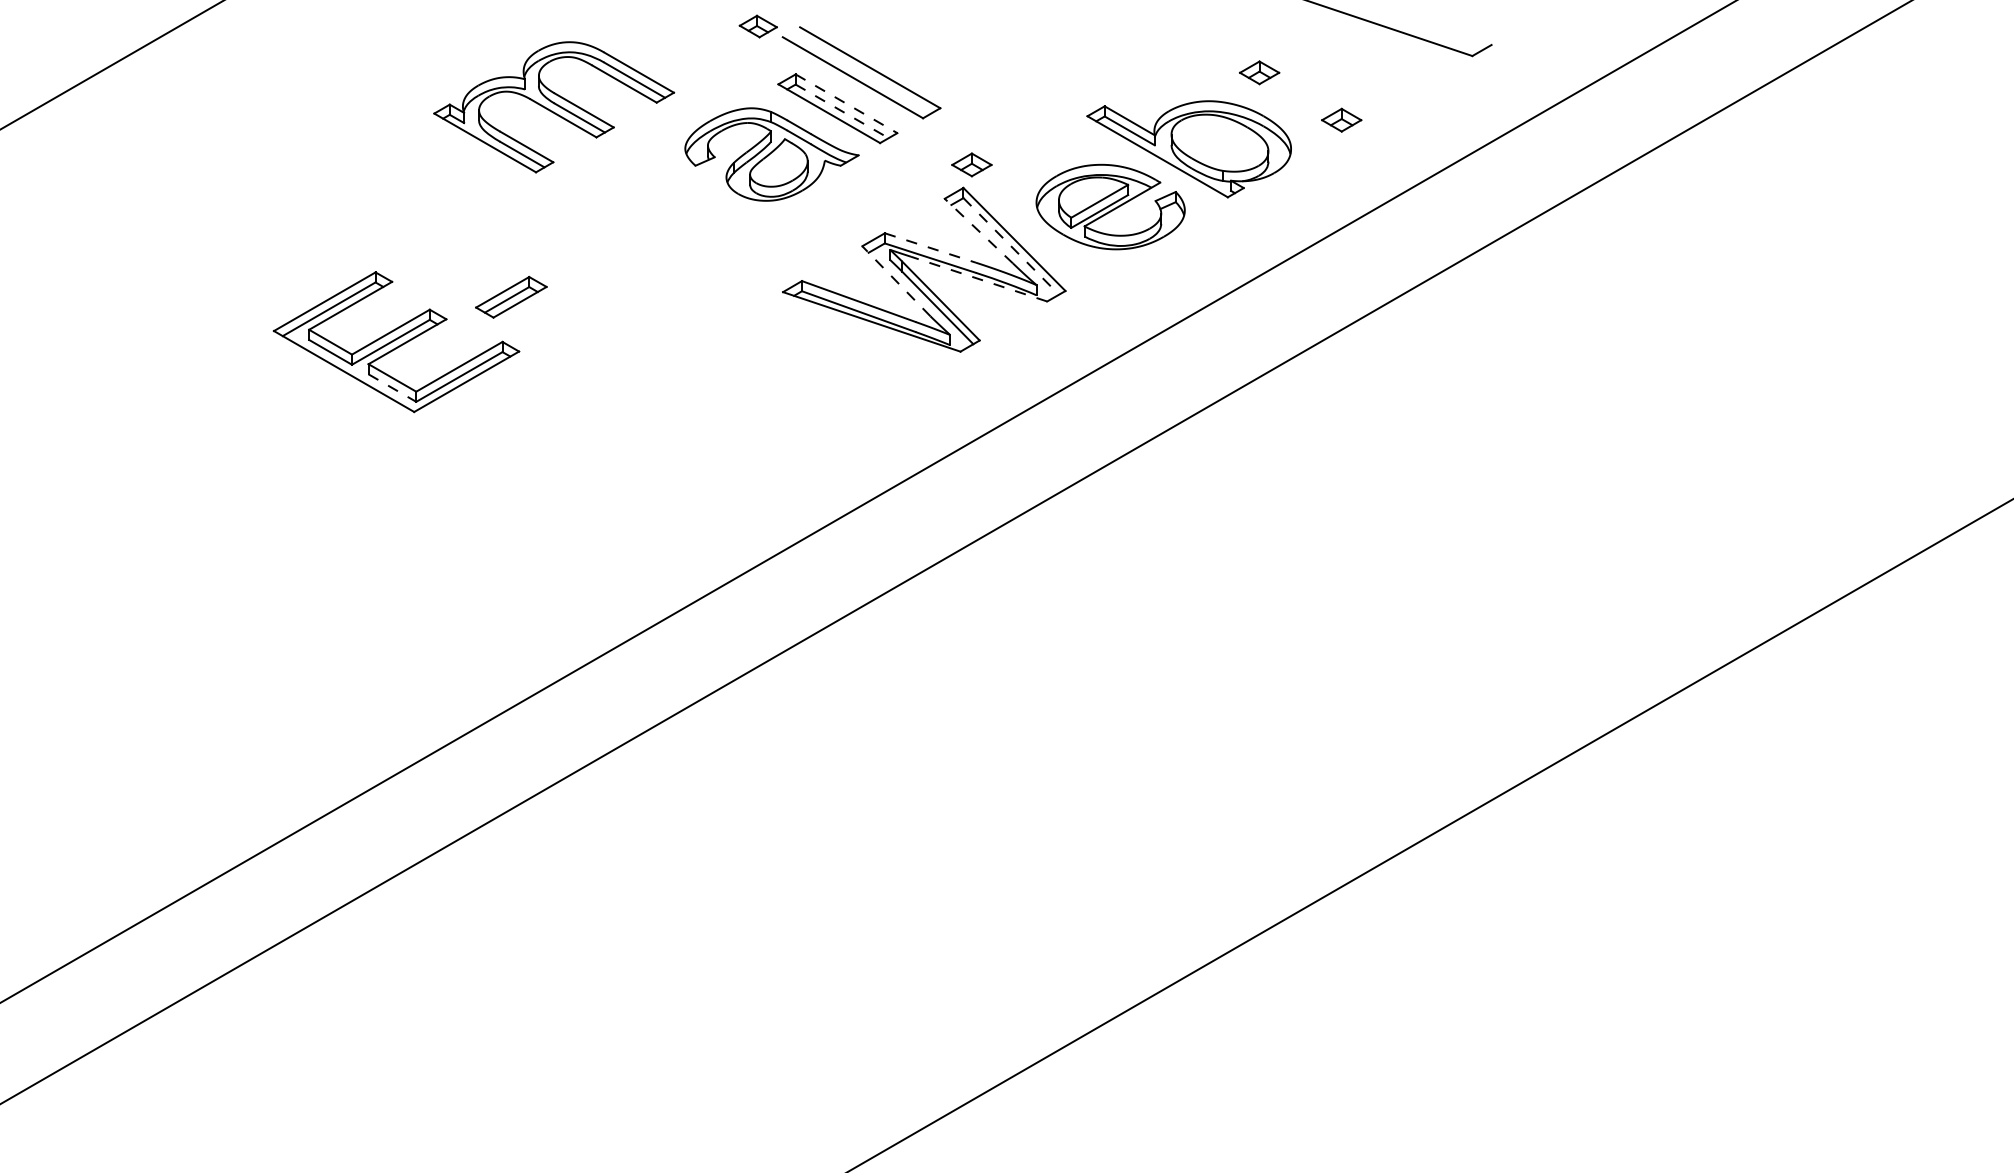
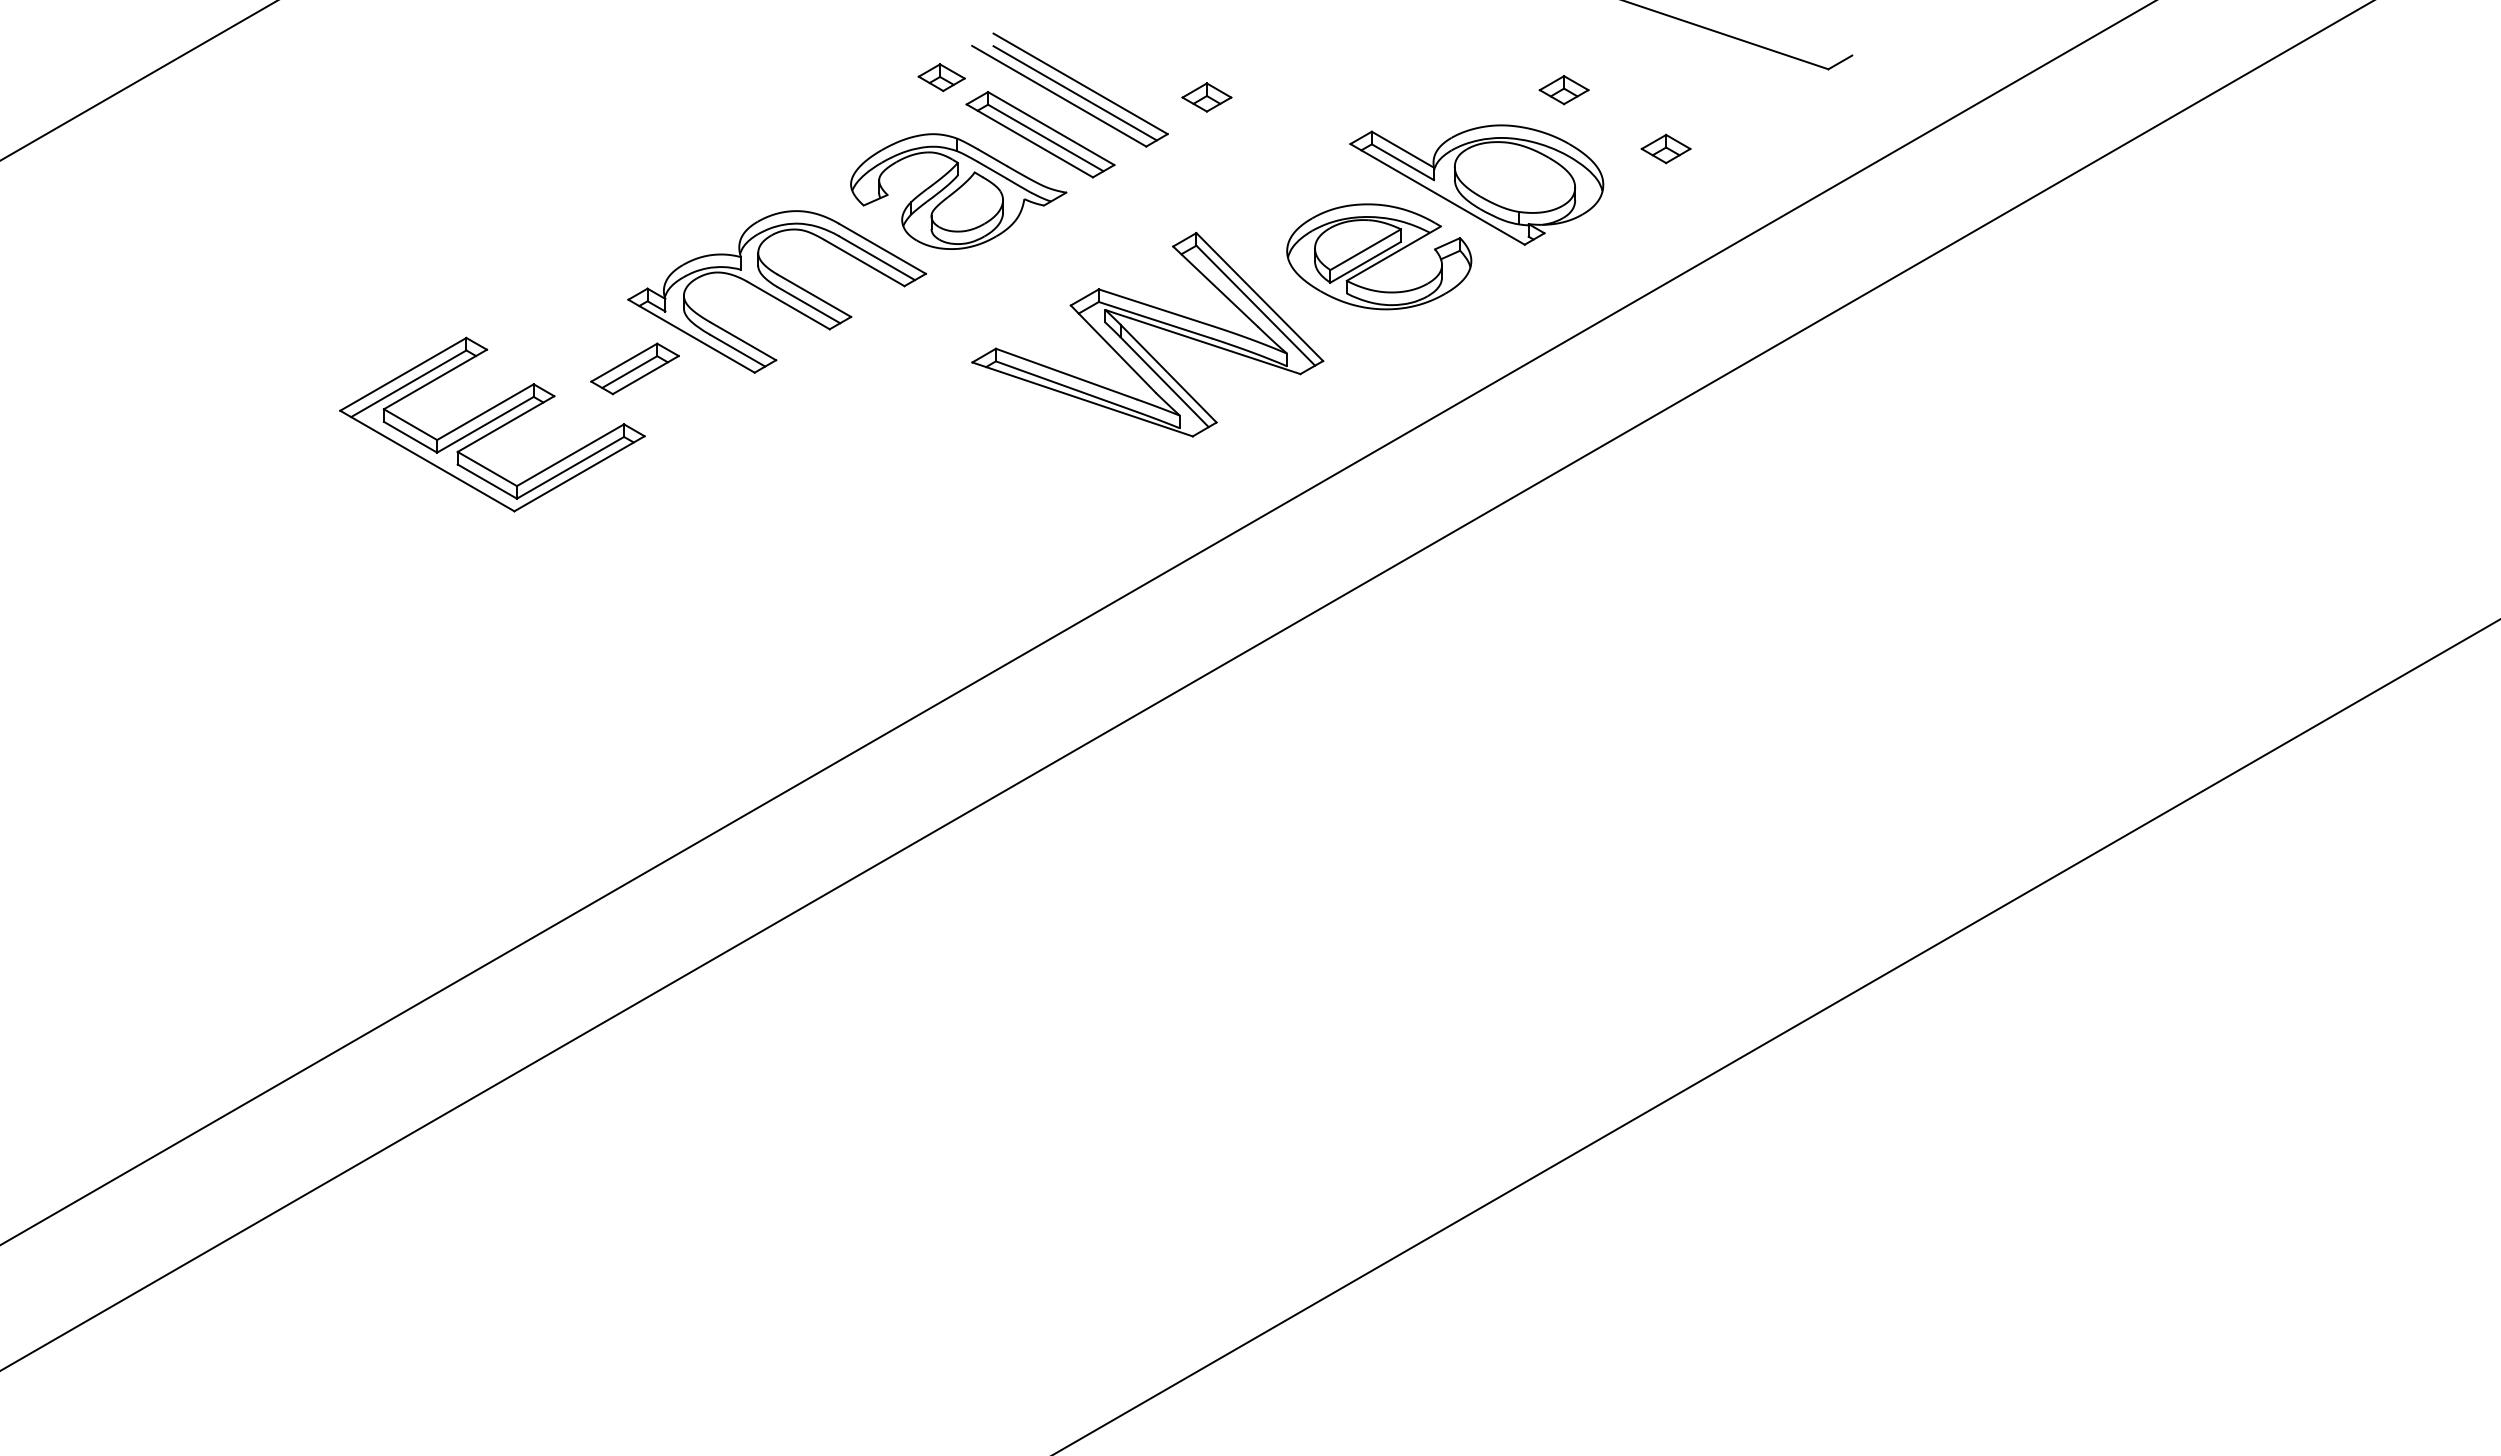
part: (758, 26) -> (941, 77), moved
line: (865, 75) -> (1074, 93), added
line: (846, 103) -> (1051, 128), dashed -> solid
part: (553, 106) -> (776, 291), moved
line: (841, 110) -> (1045, 137), dashed -> solid
part: (971, 164) -> (1206, 97), moved
line: (978, 230) -> (1215, 286), dashed -> solid
line: (930, 247) -> (1155, 307), dashed -> solid
line: (1011, 247) -> (1256, 306), dashed -> solid
line: (978, 279) -> (1215, 346), dashed -> solid
line: (896, 281) -> (1113, 349), dashed -> solid
line: (392, 387) -> (487, 481), dashed -> solid

